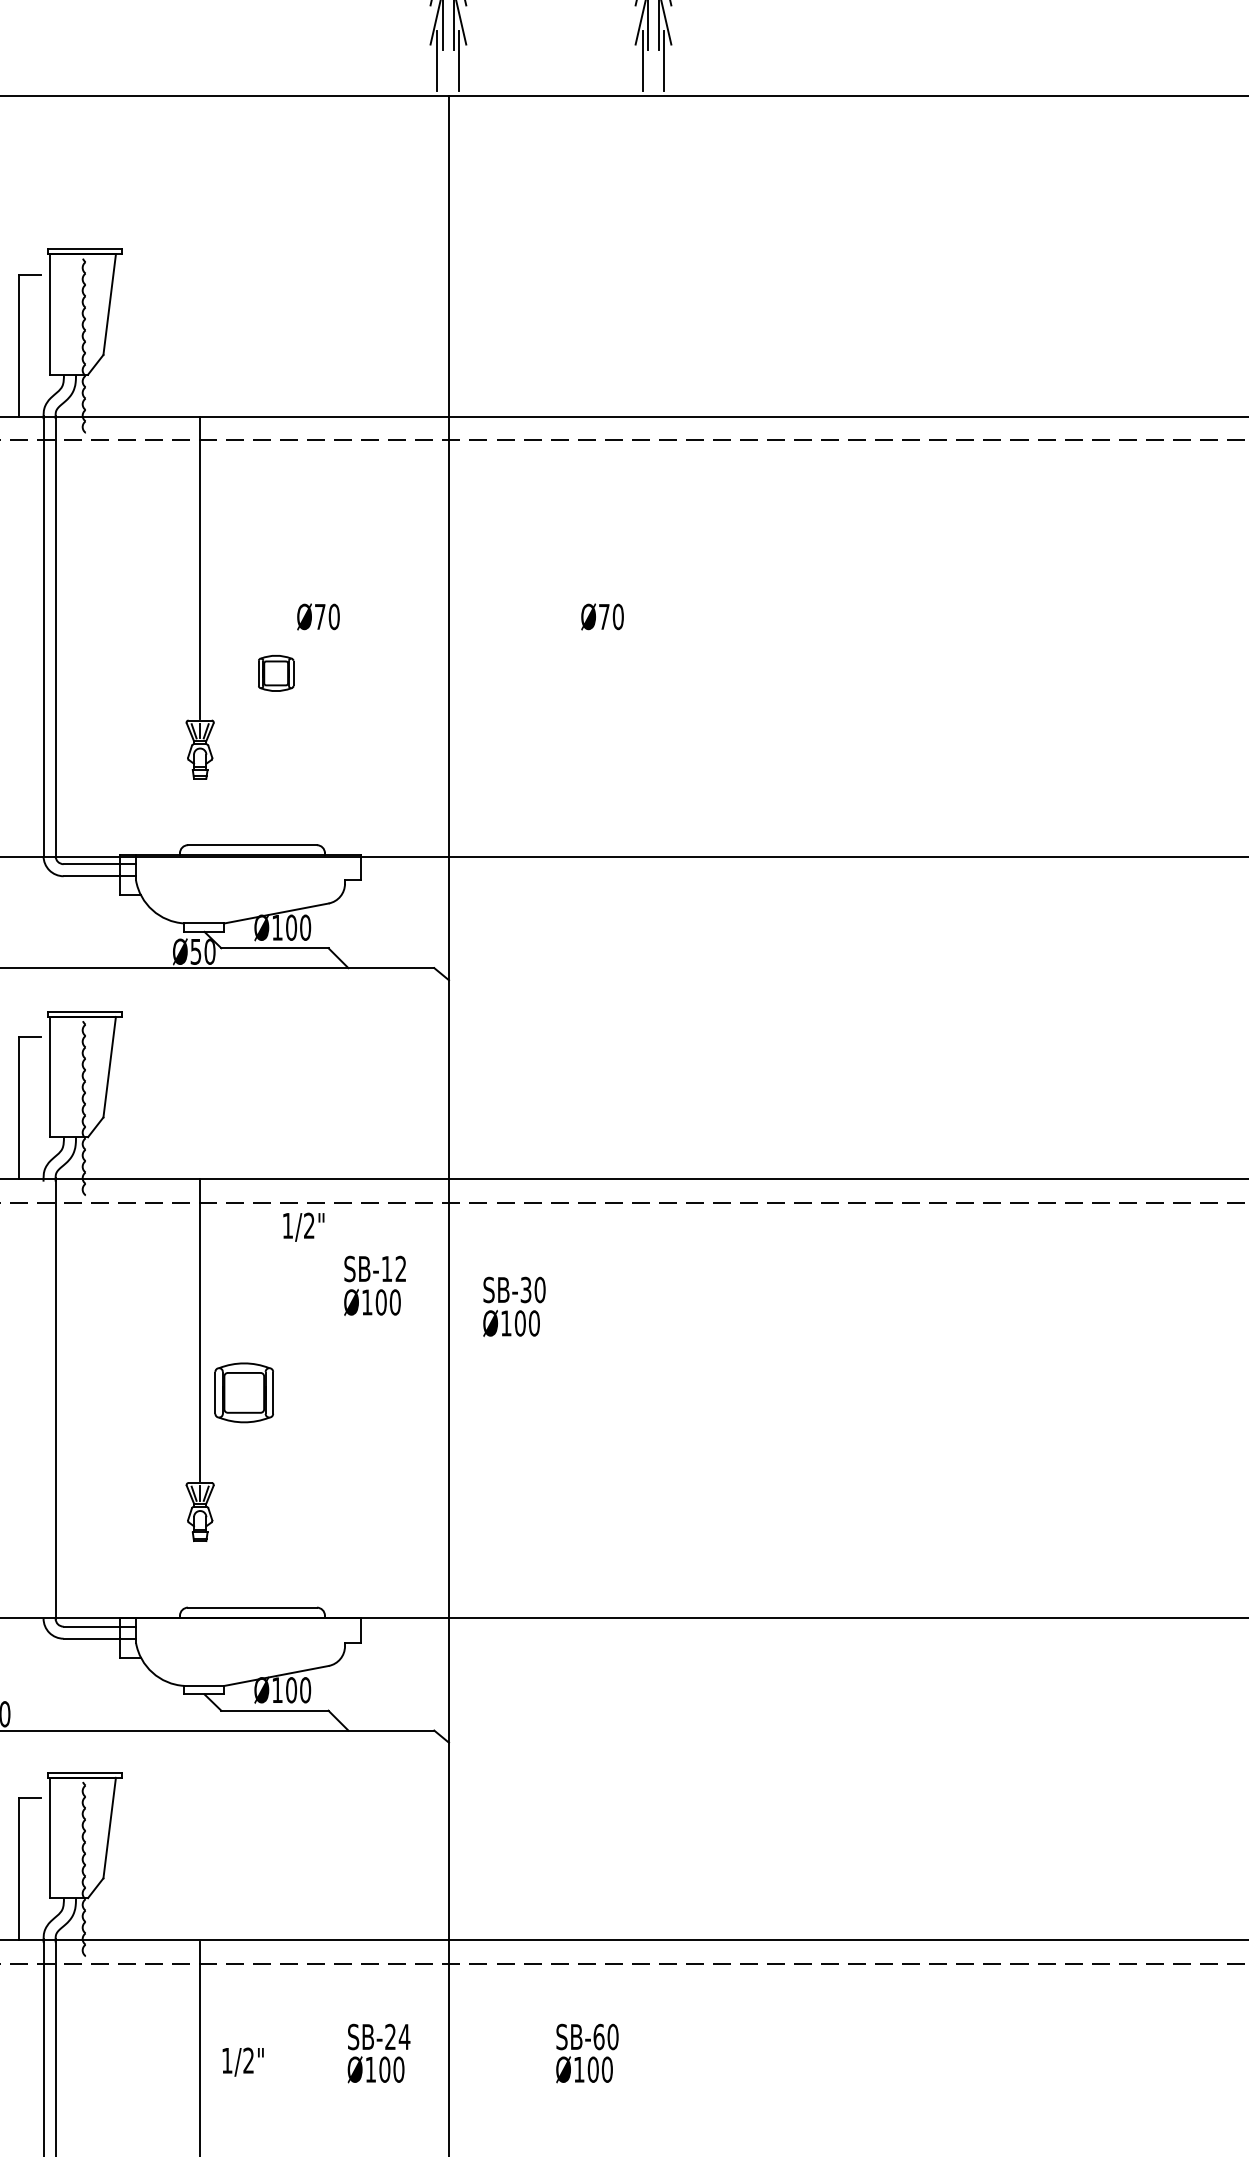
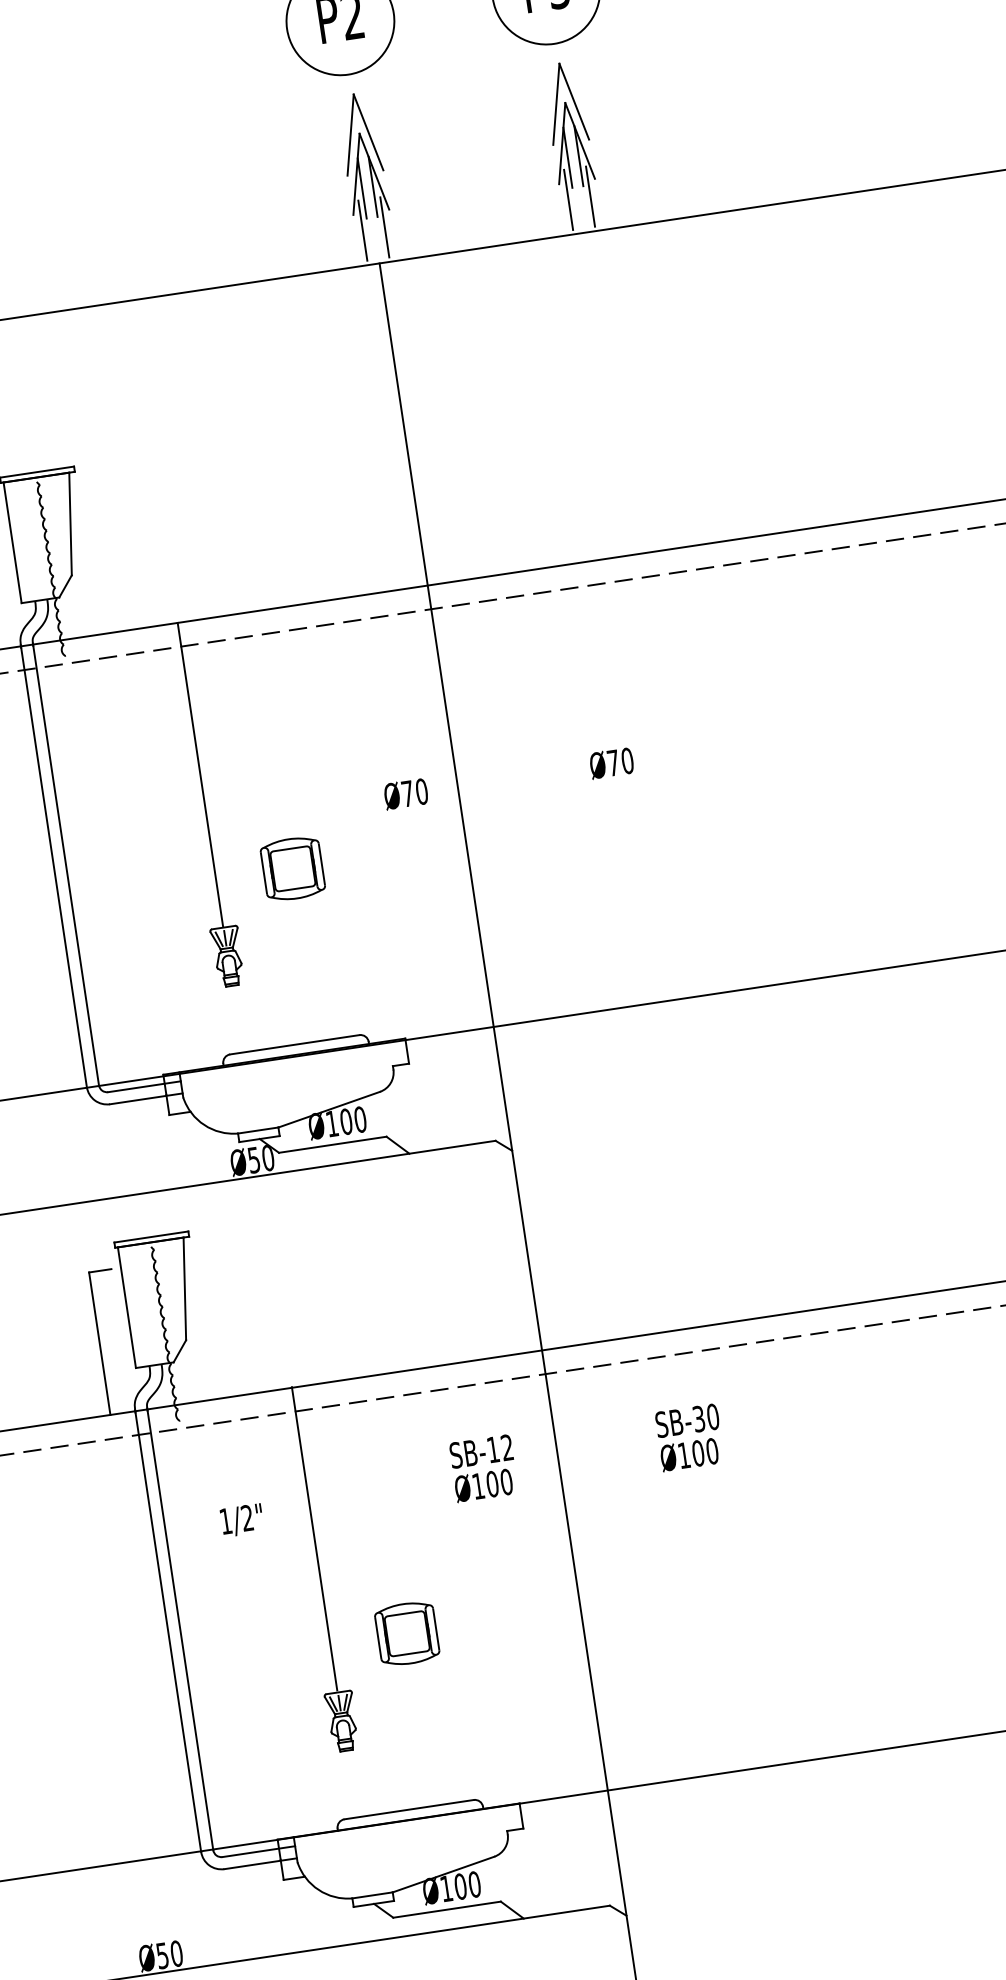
text: (318, 616) -> (406, 793), moved
part: (275, 673) -> (292, 869), size x1.67
text: (303, 1226) -> (241, 1519), moved
text: (514, 1306) -> (689, 1437), moved
part: (243, 1392) -> (406, 1633), moved
line: (43, 1398) -> (168, 1631), added

